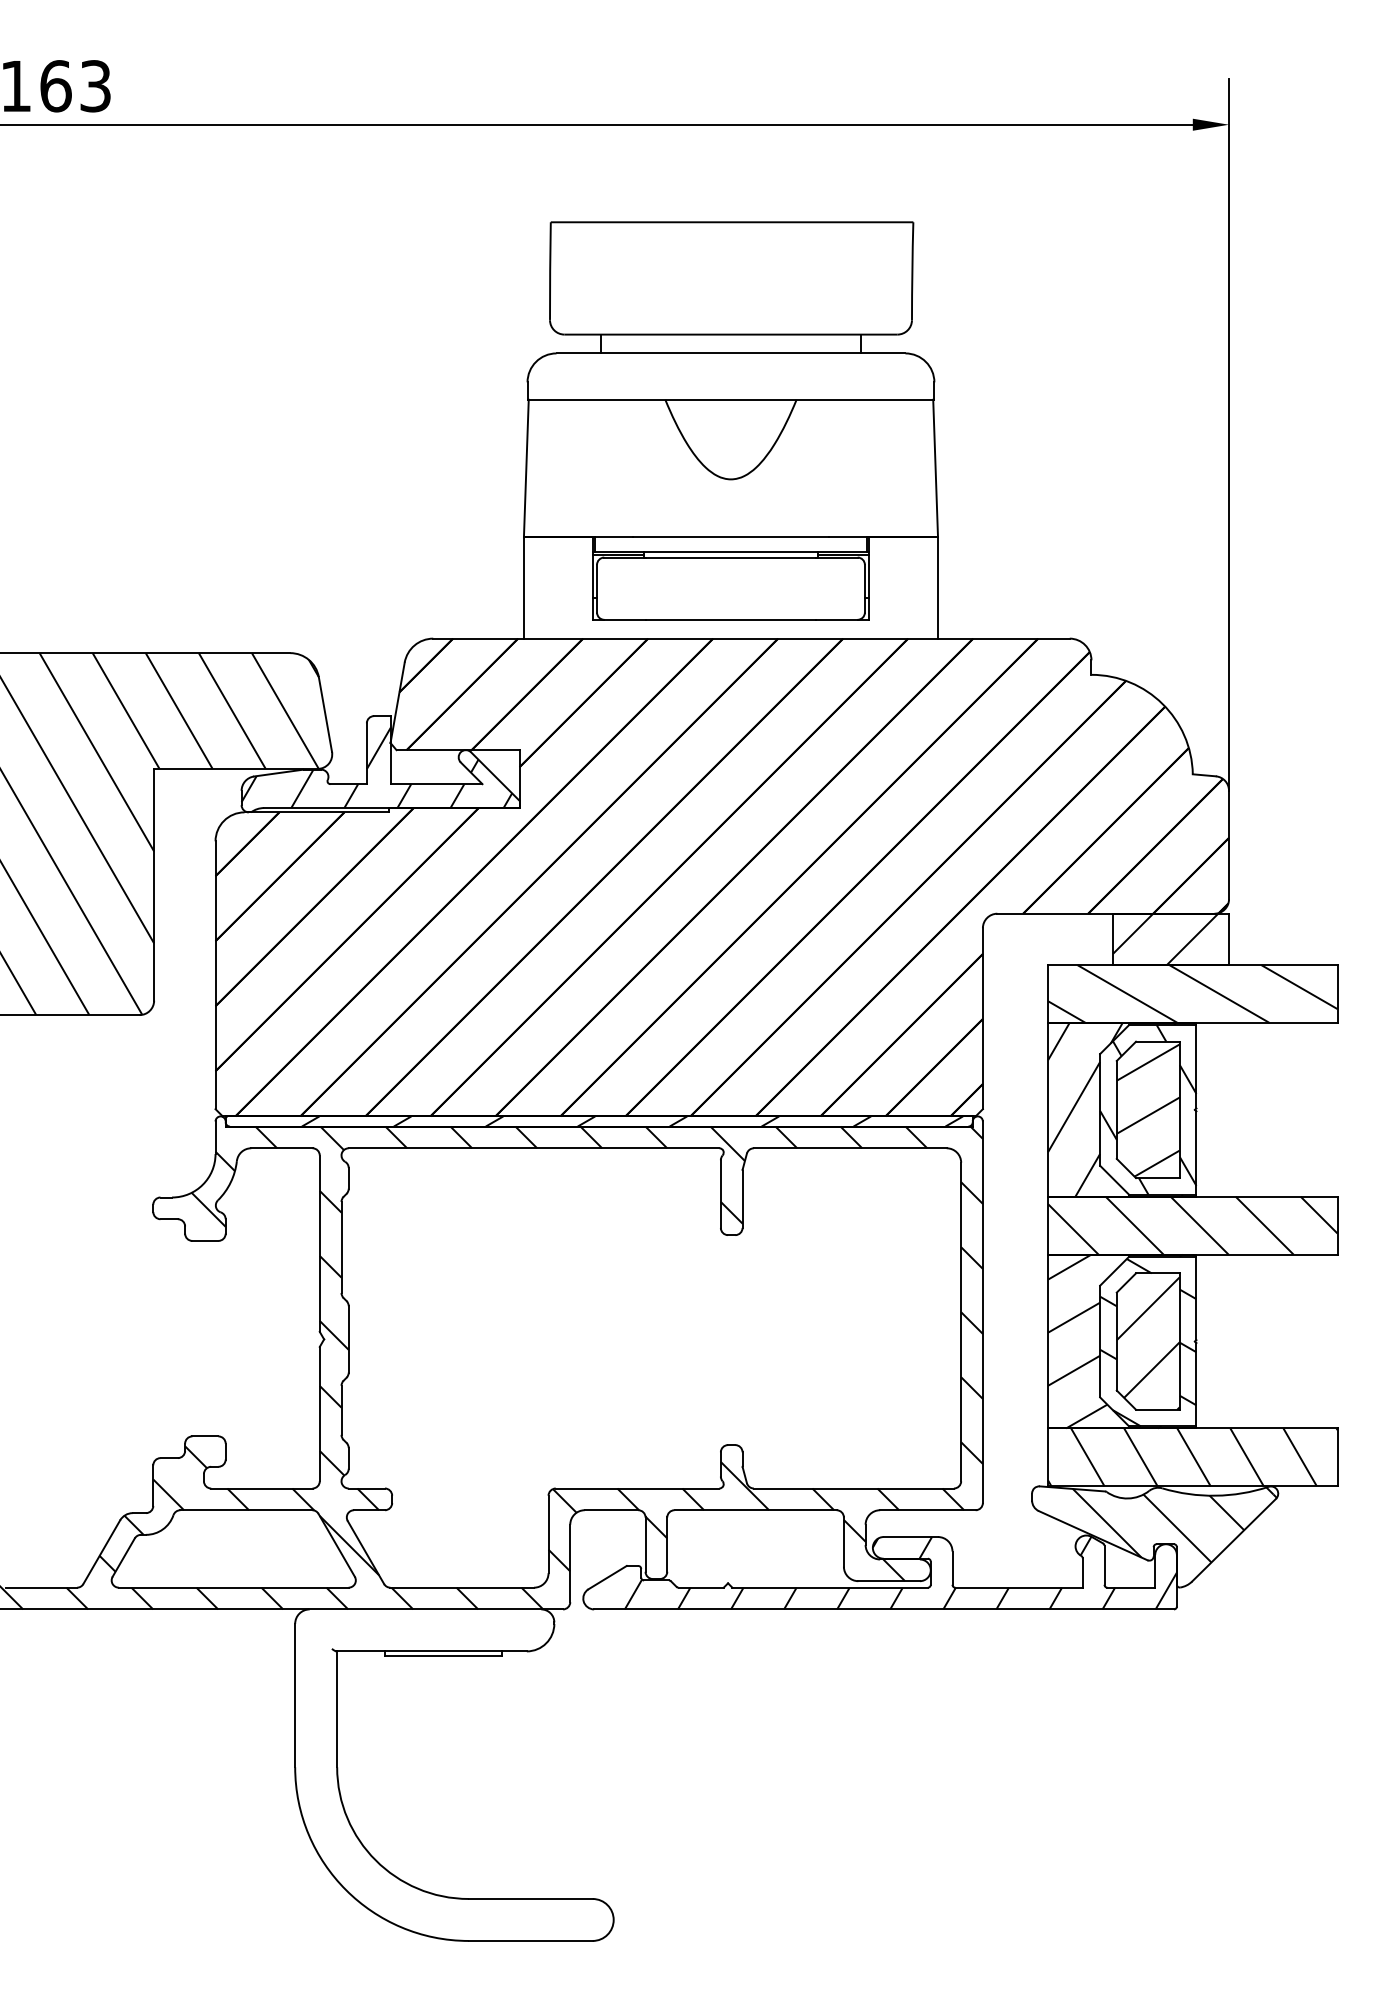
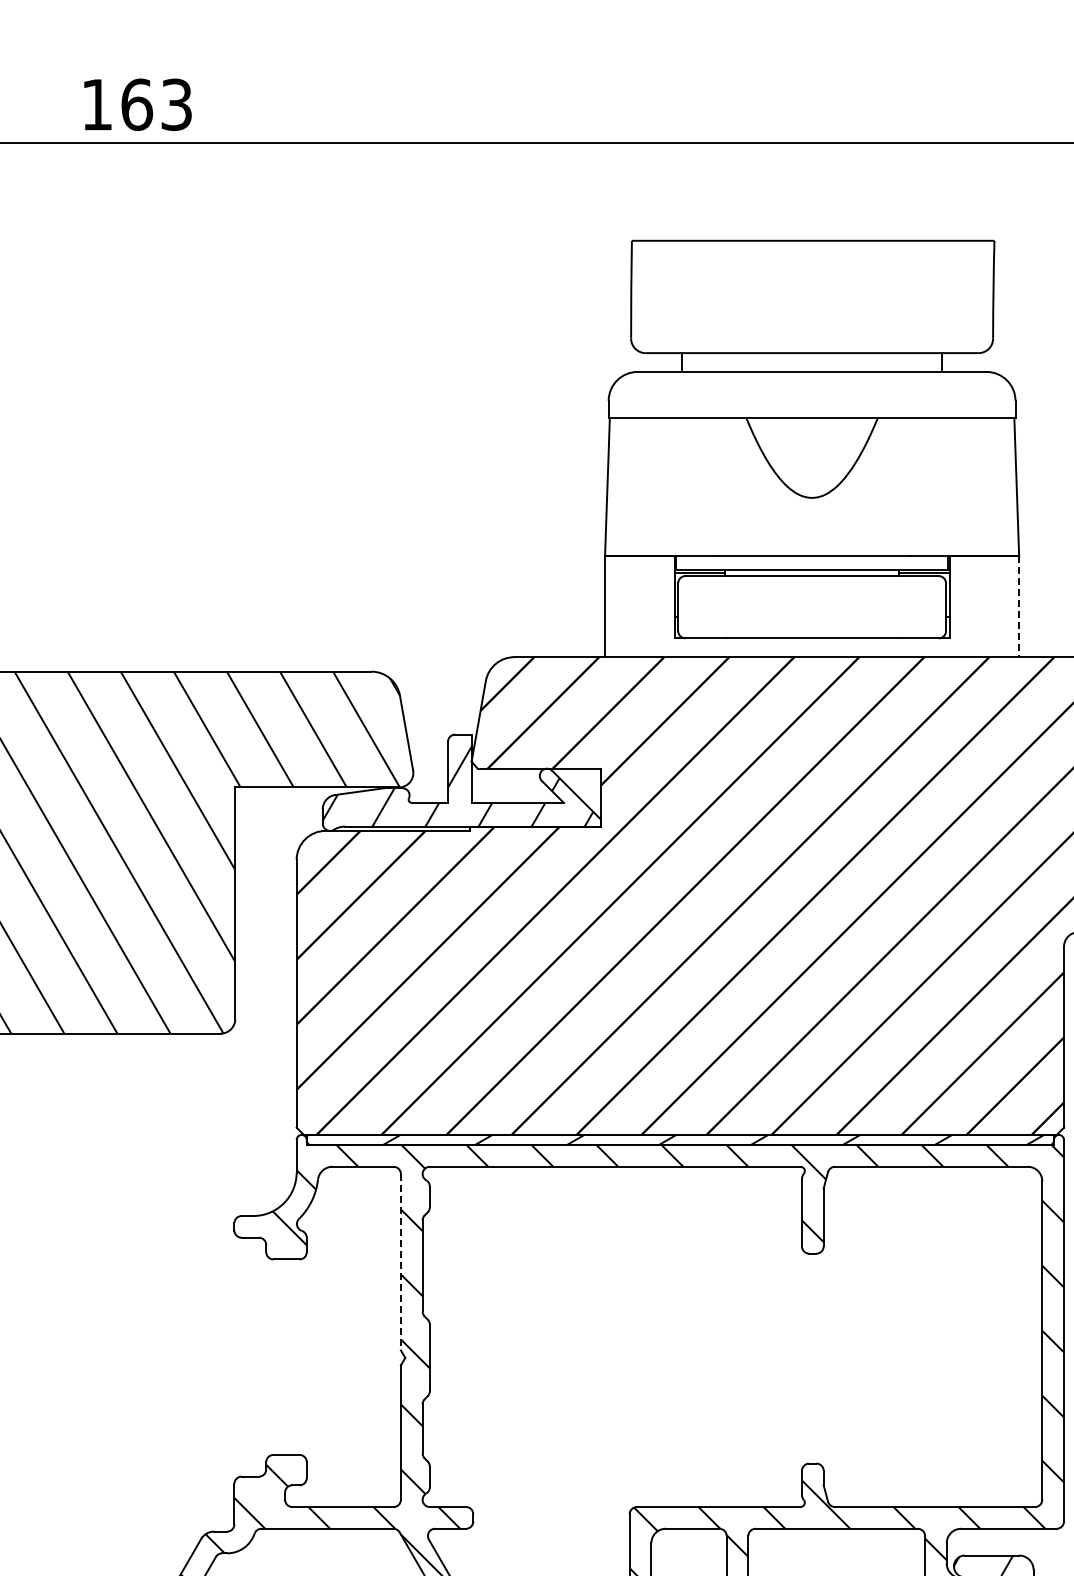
line: (938, 587) -> (1019, 606), solid -> dashed
line: (319, 1244) -> (400, 1263), solid -> dashed

